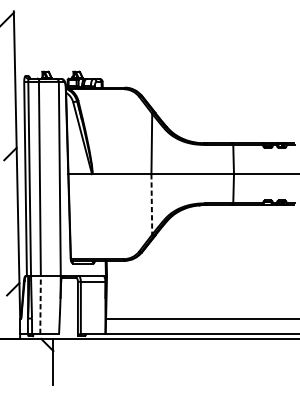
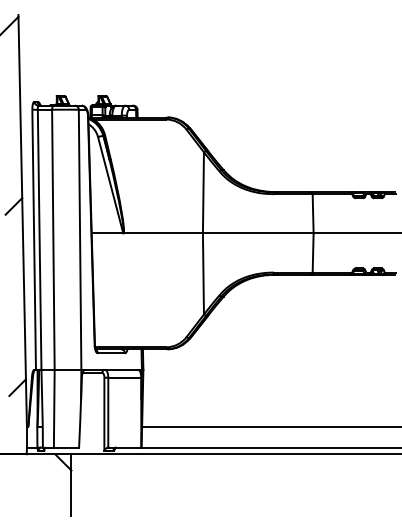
line: (151, 204) -> (203, 273), dashed -> solid
line: (40, 304) -> (54, 408), dashed -> solid

